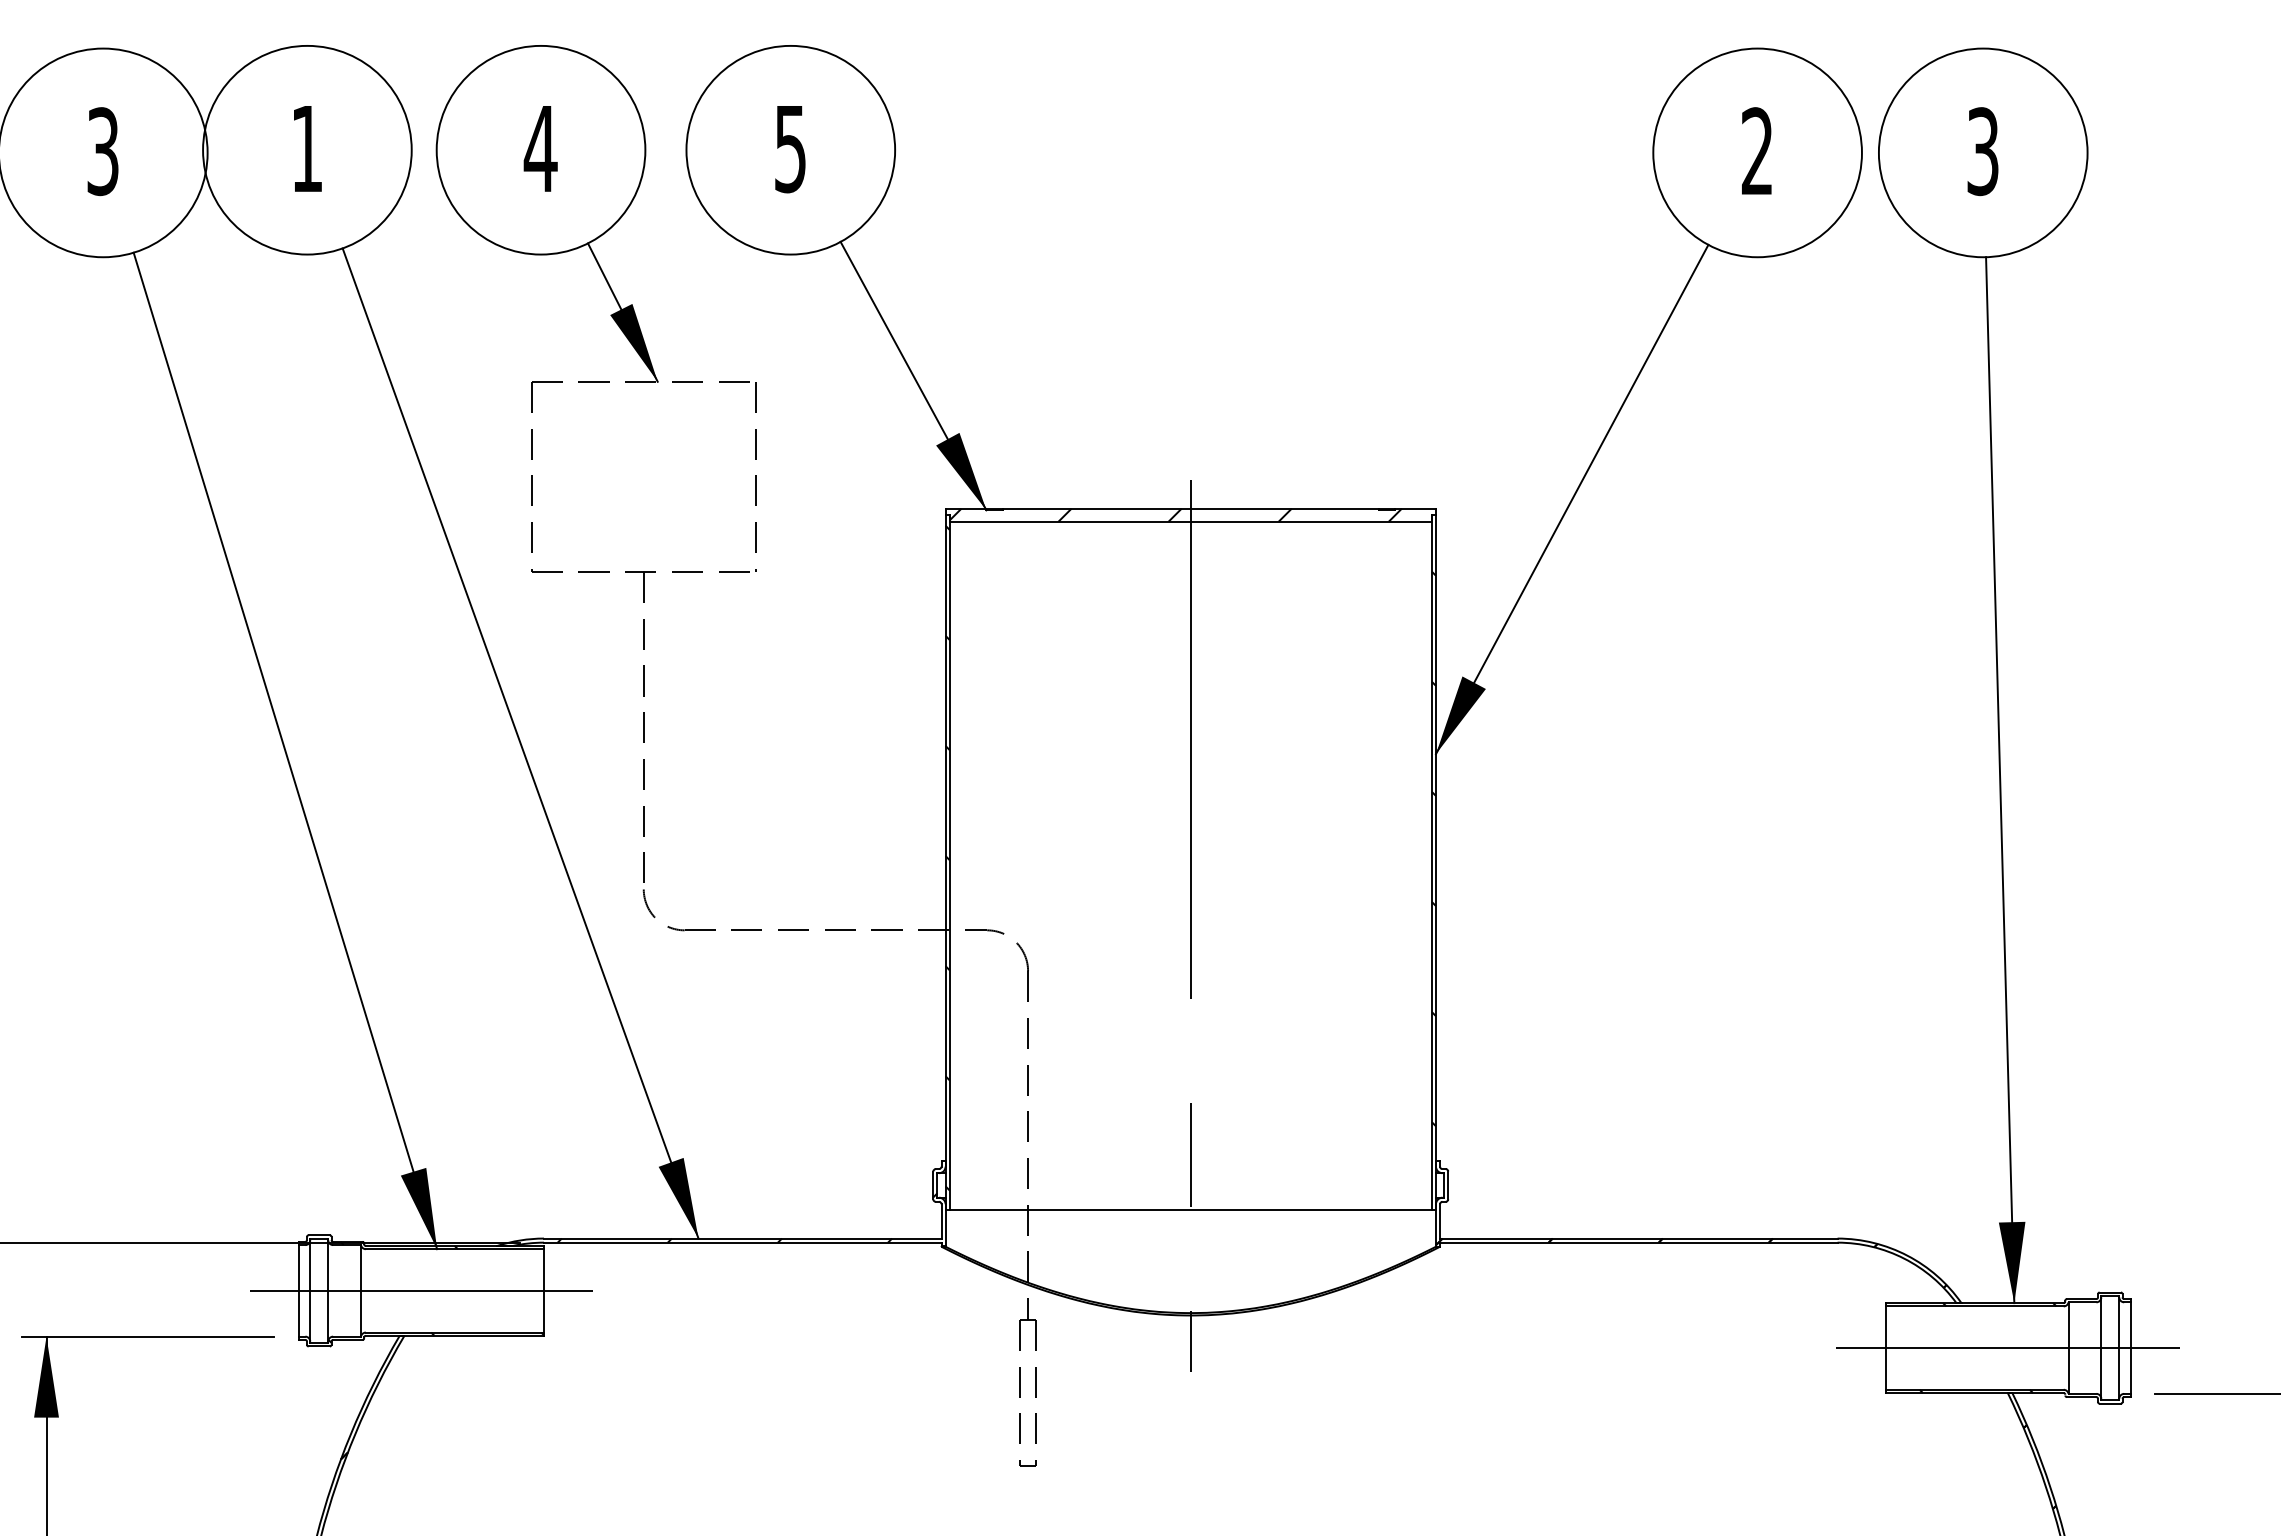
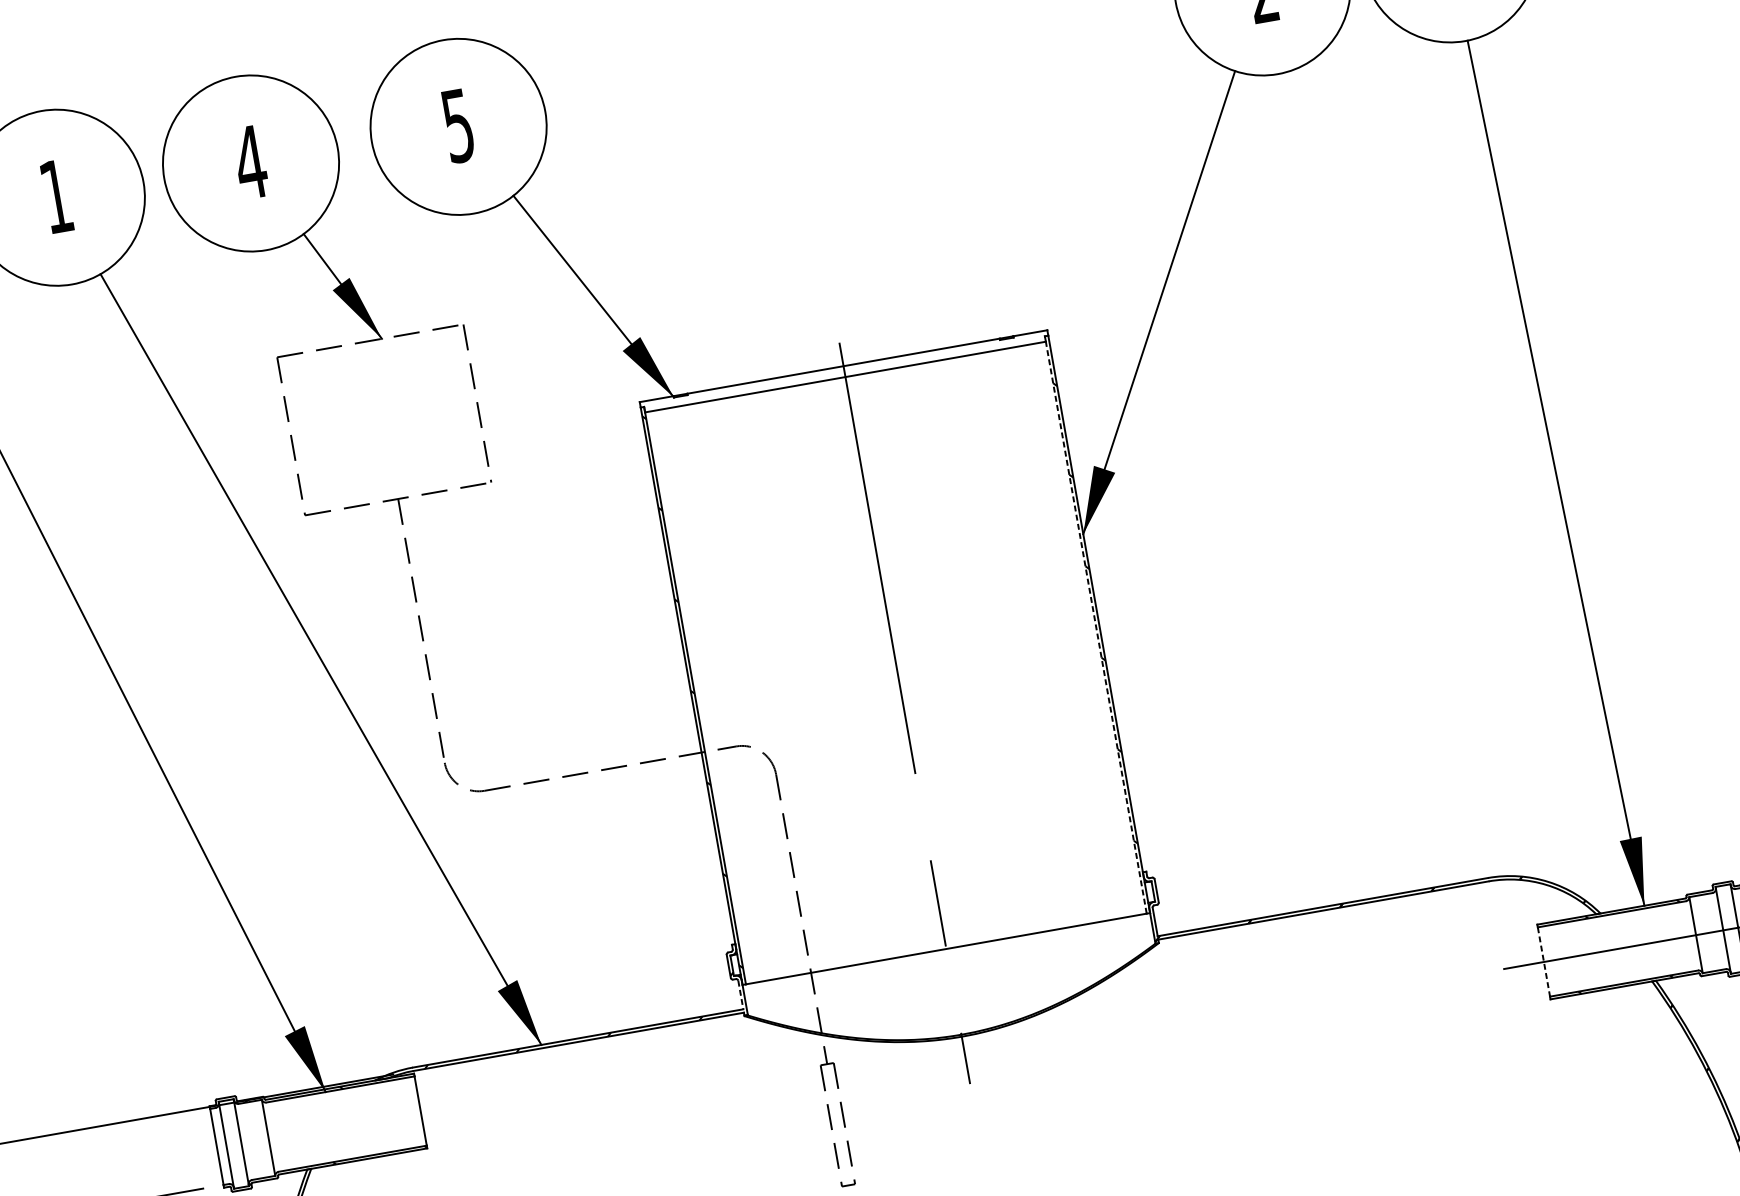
hatch: (1175, 514) -> (831, 373), removed
line: (1431, 862) -> (1095, 624), solid -> dashed
line: (941, 1221) -> (740, 995), solid -> dashed
line: (421, 1290) -> (318, 1128), removed
line: (1885, 1348) -> (1543, 962), solid -> dashed

